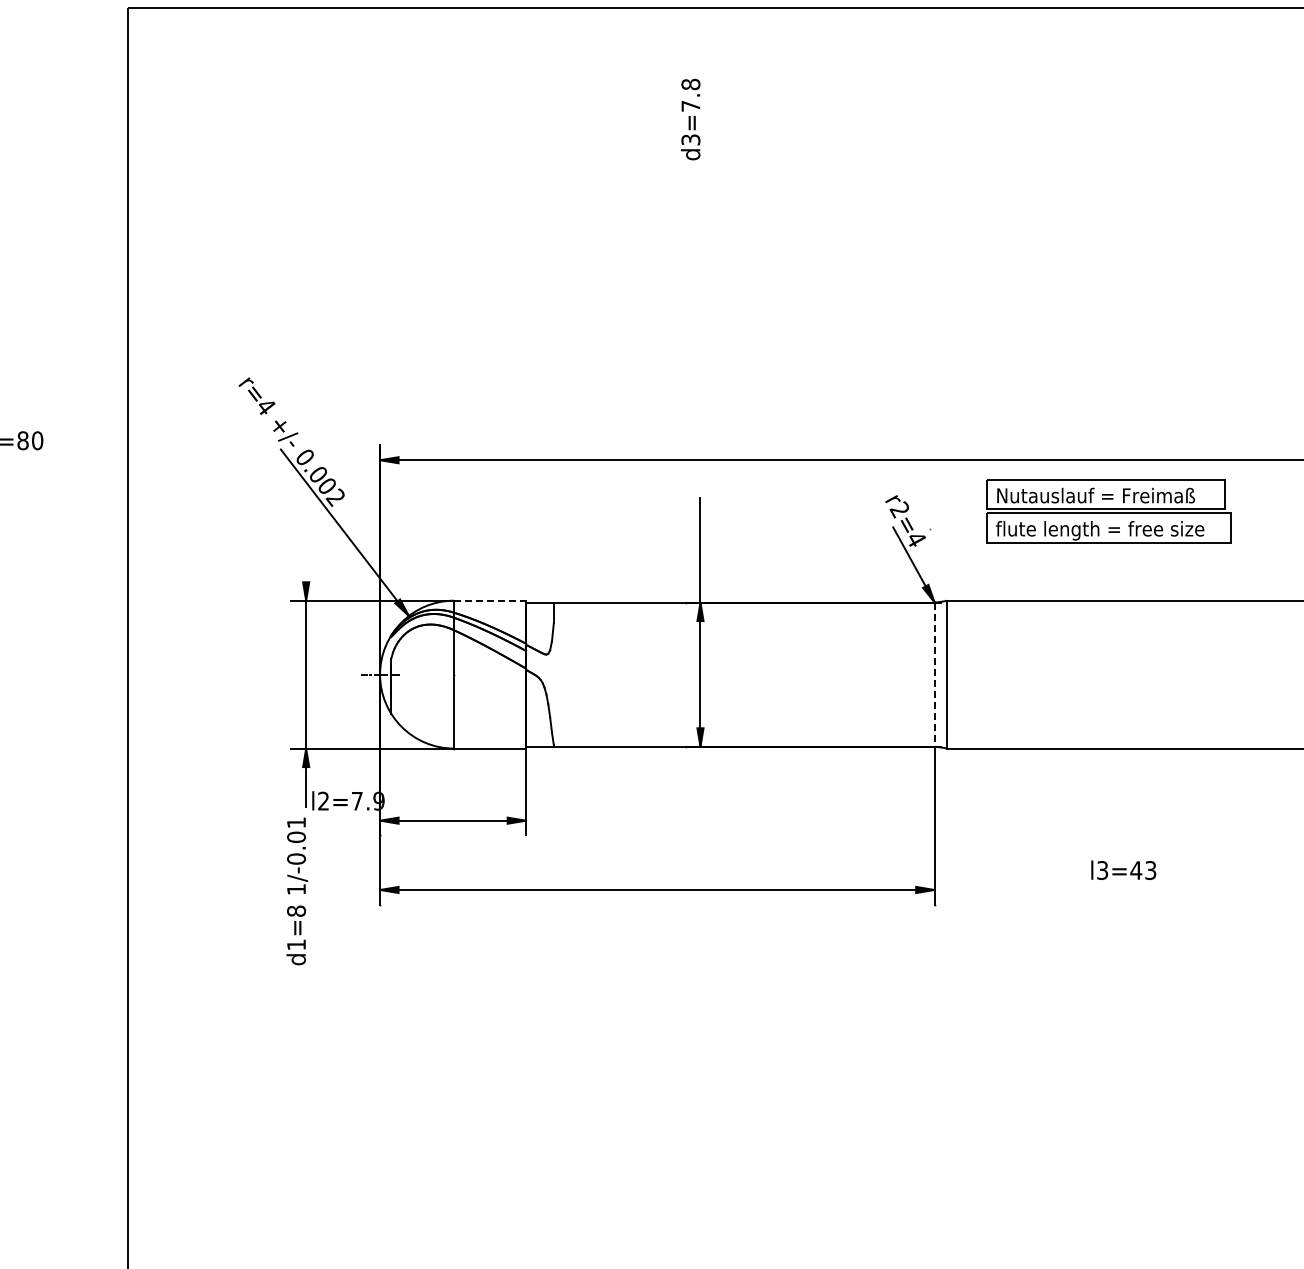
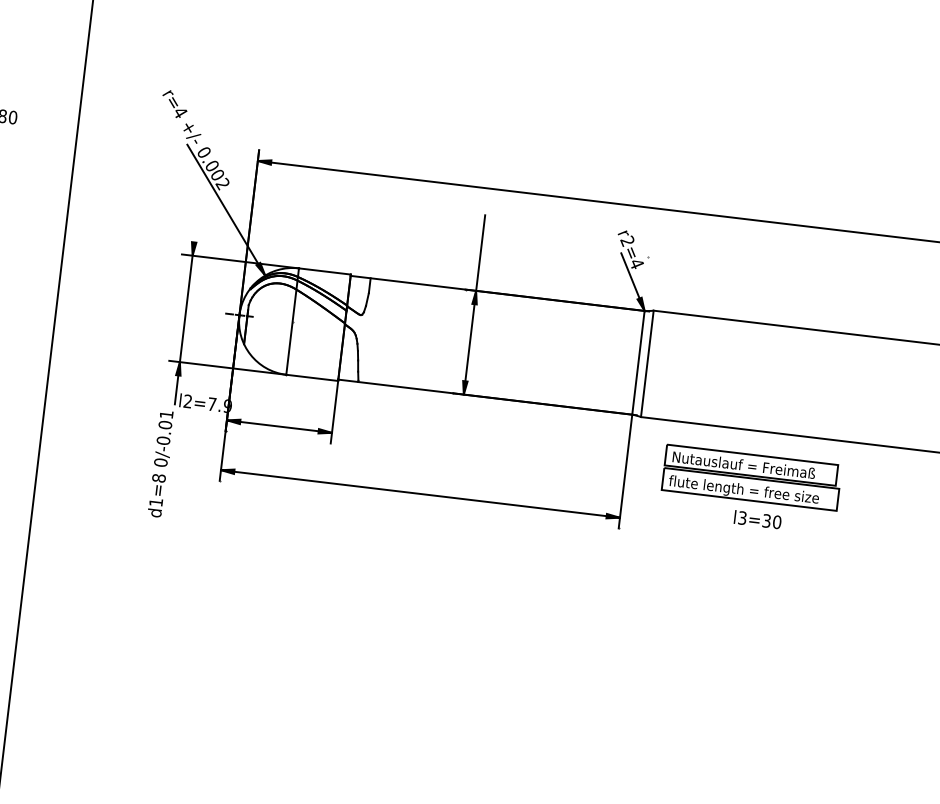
part: (1108, 511) -> (751, 477), moved
line: (490, 600) -> (325, 271), dashed -> solid
line: (934, 675) -> (638, 363), dashed -> solid
text: (1143, 870) -> (771, 521), l3=43 -> l3=30
text: (296, 889) -> (160, 462), 1/-0.01 -> 0/-0.01

